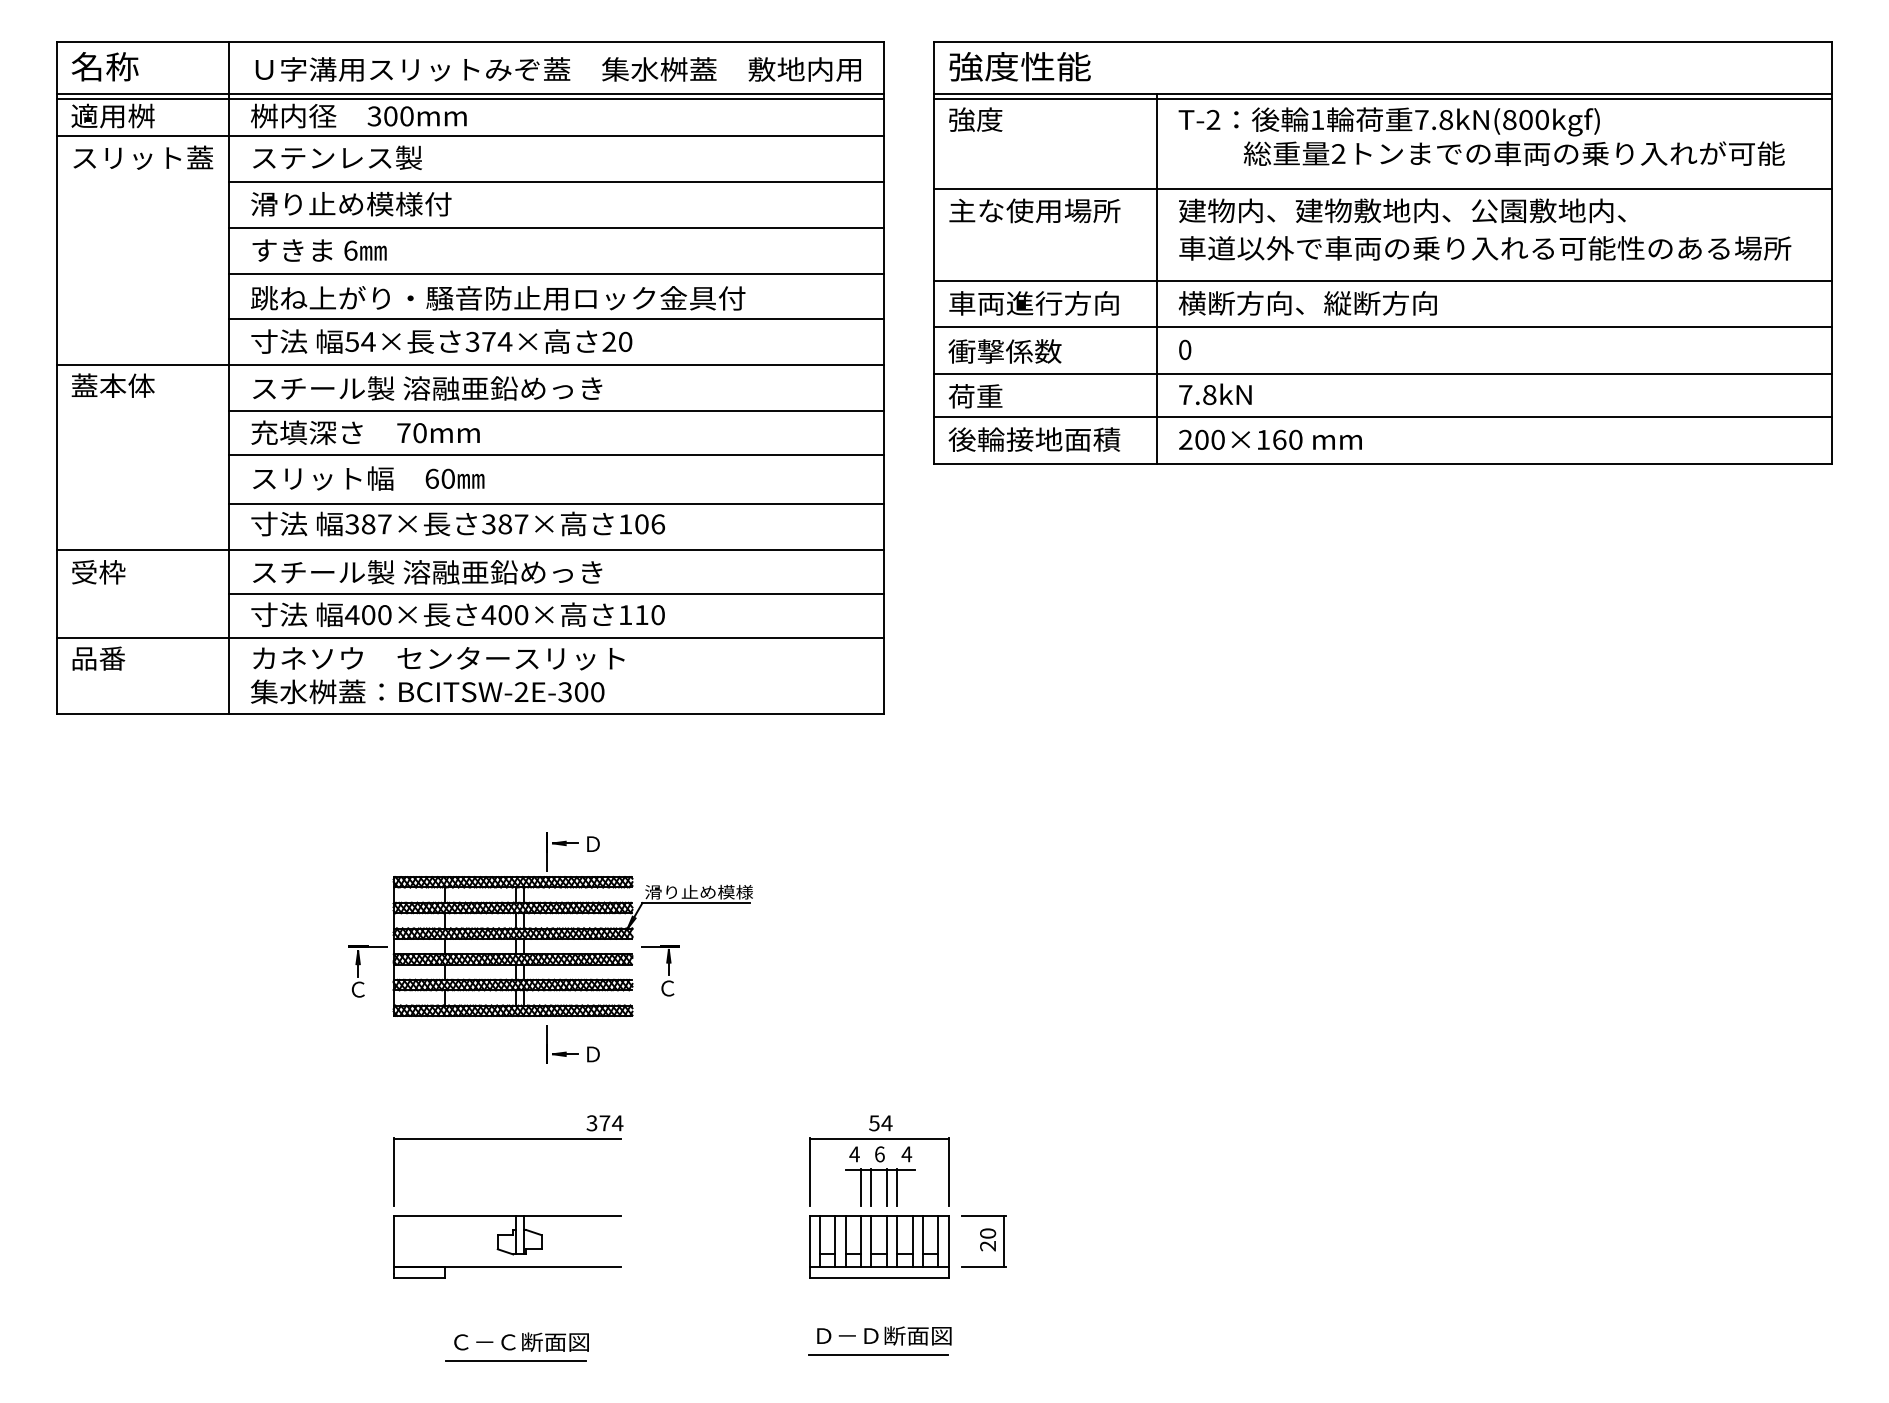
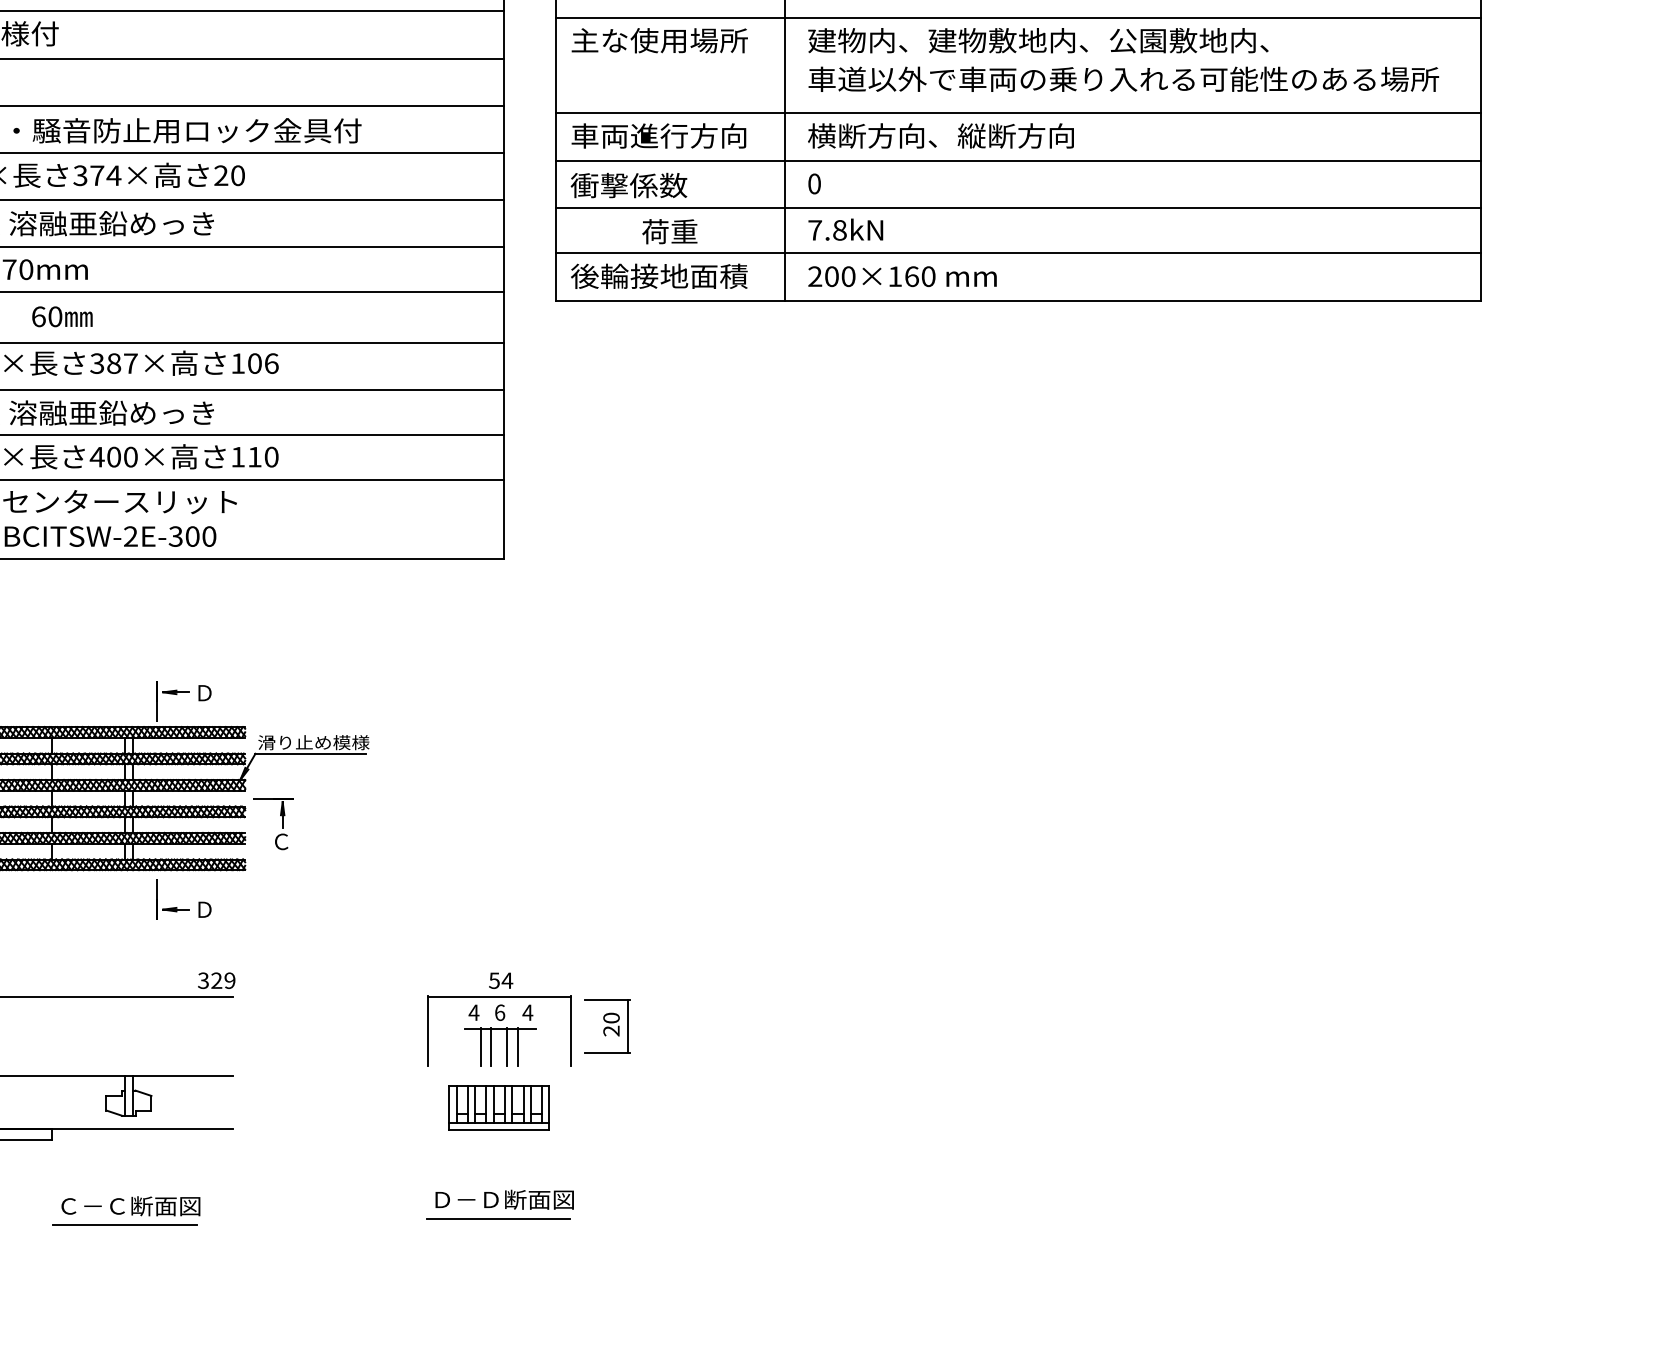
text: (975, 396) -> (669, 231), moved
text: (611, 1123) -> (223, 980), 374 -> 329
part: (983, 1241) -> (606, 1026), moved
part: (879, 1246) -> (499, 1107), size x0.7

